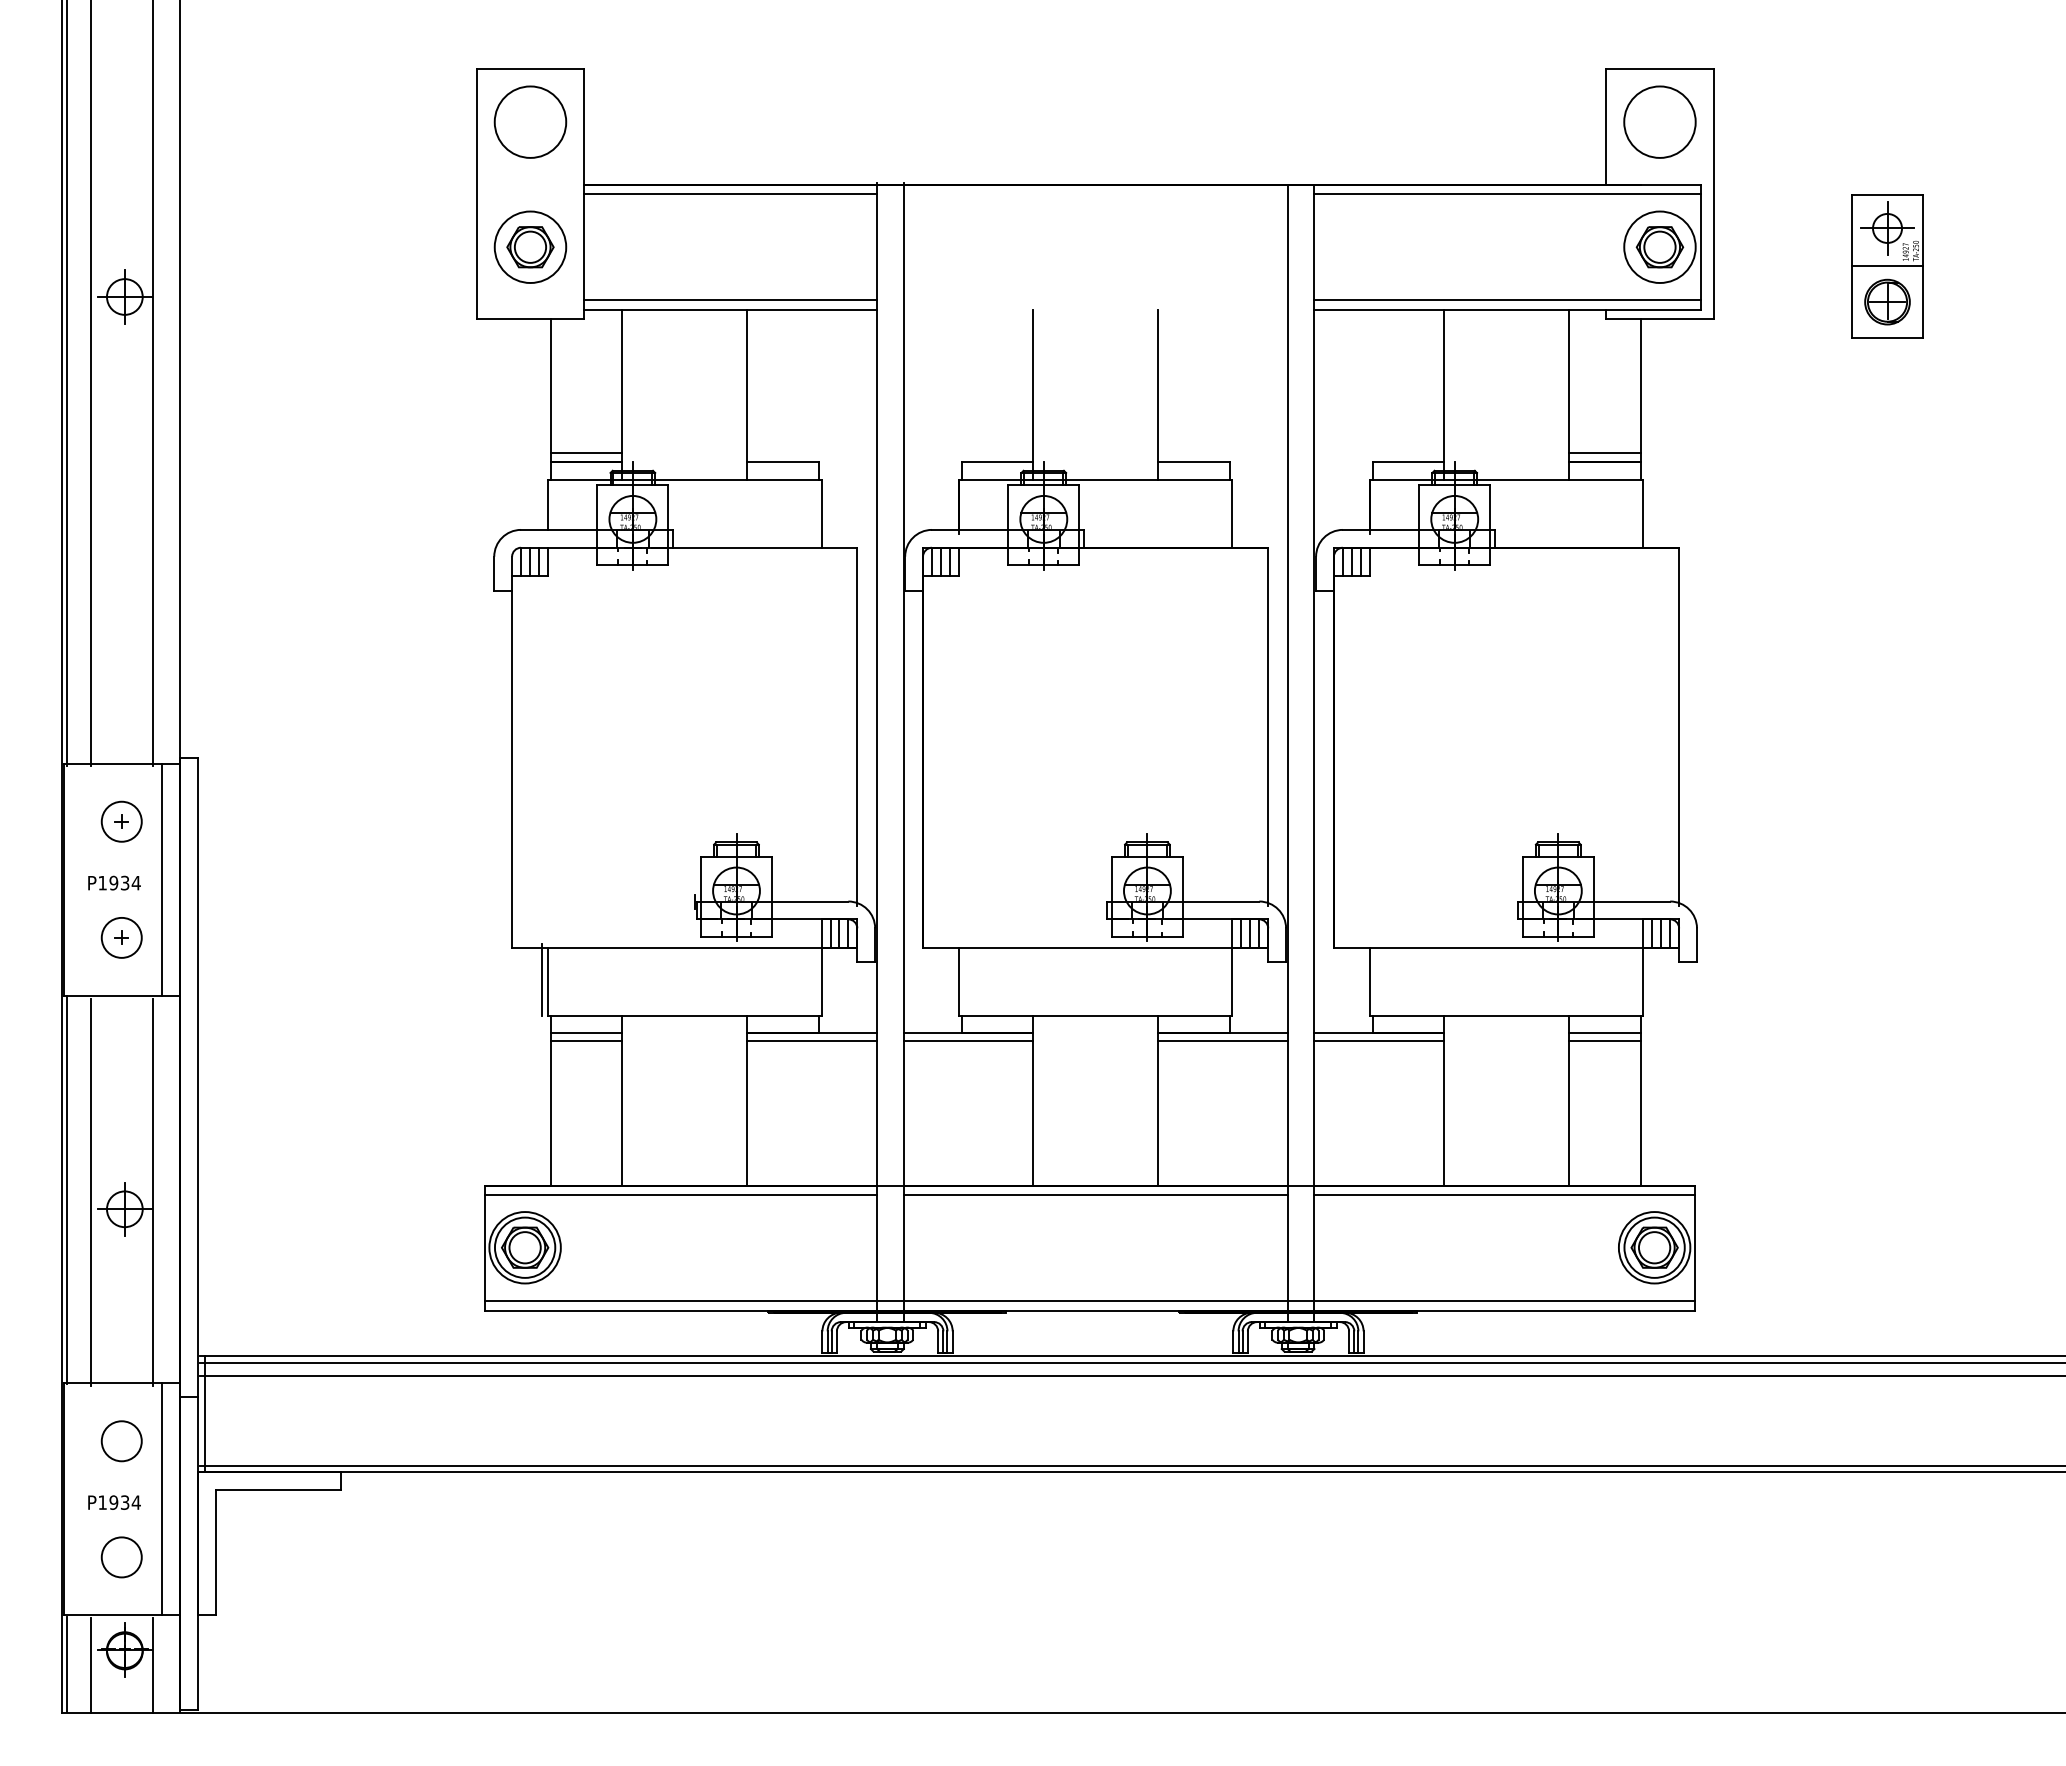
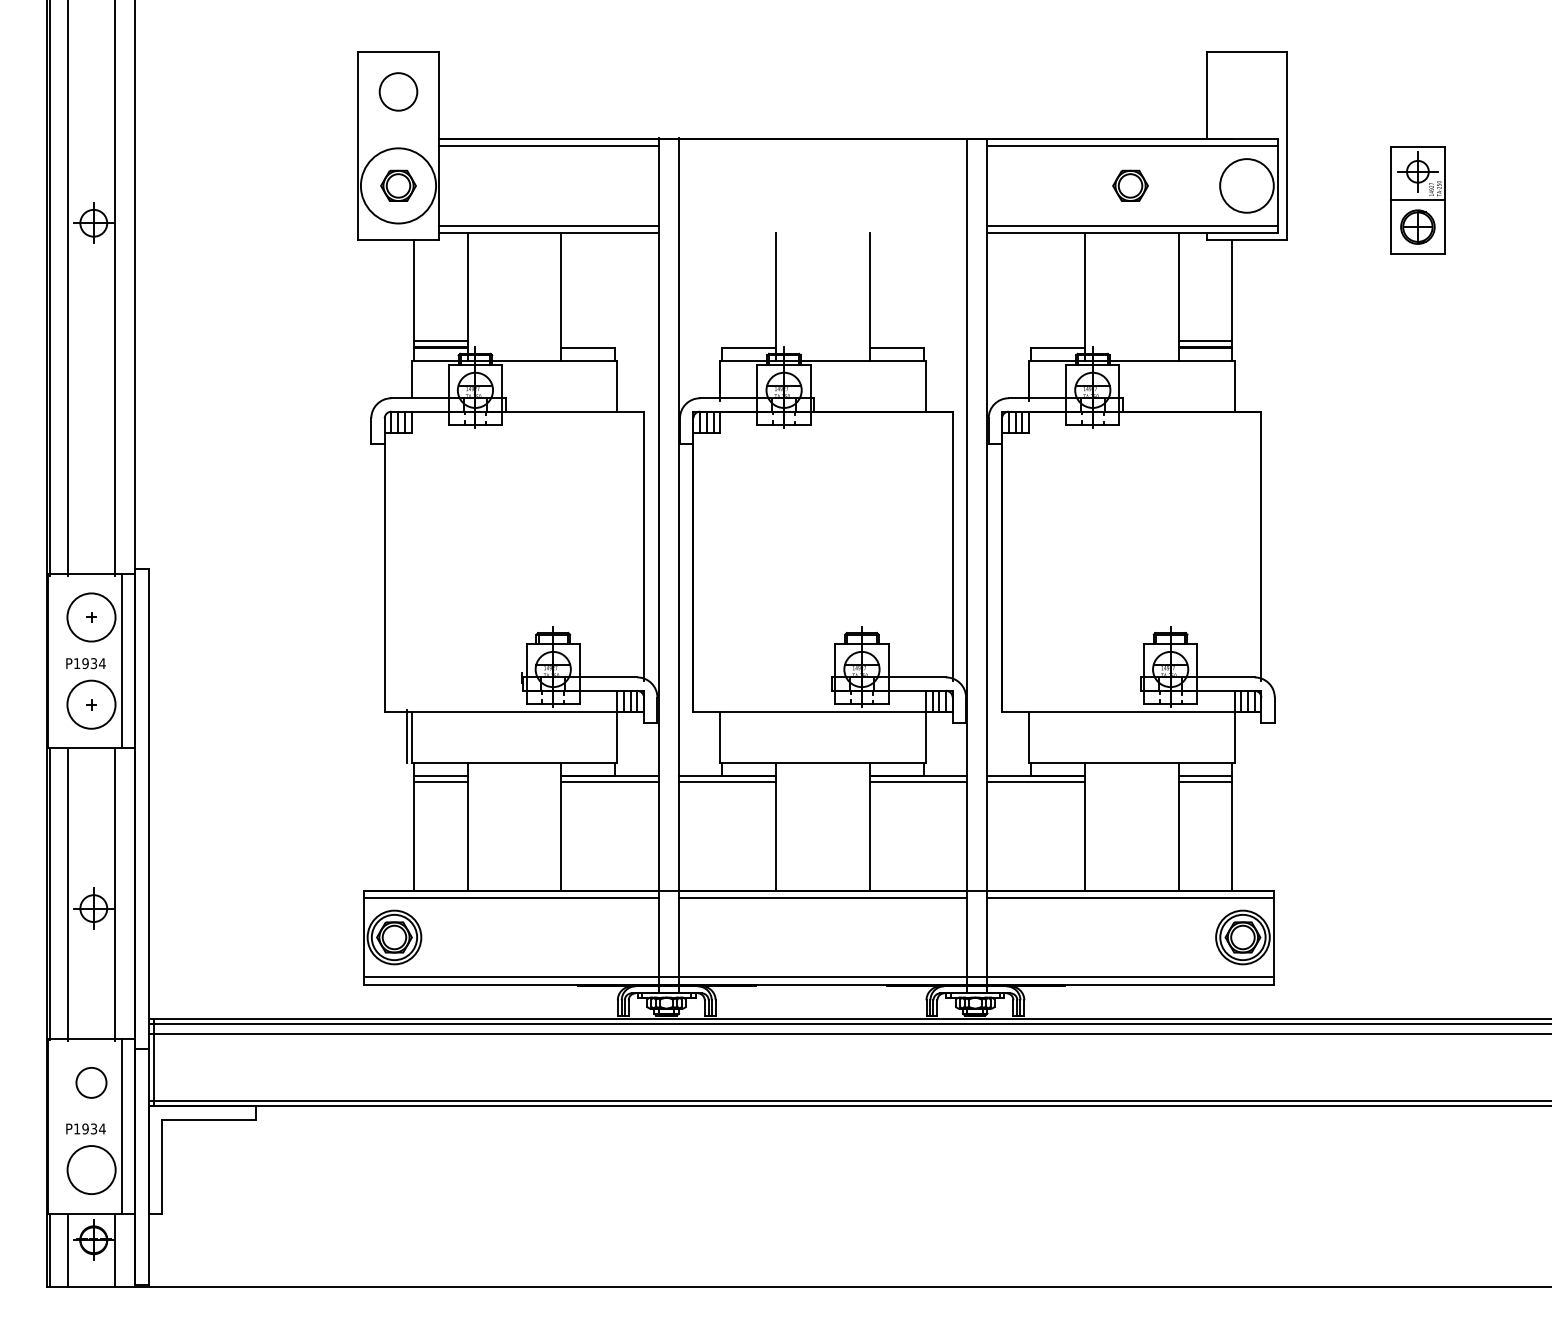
circle: (530, 121) -> (398, 91), size x0.7
circle: (1659, 121) -> (1246, 91), removed
circle: (530, 247) -> (398, 186), size x1.4
part: (1659, 247) -> (1130, 186), moved
circle: (121, 821) -> (91, 617), size x1.6
circle: (121, 937) -> (91, 704), size x1.6
circle: (121, 1557) -> (91, 1170), size x1.6

